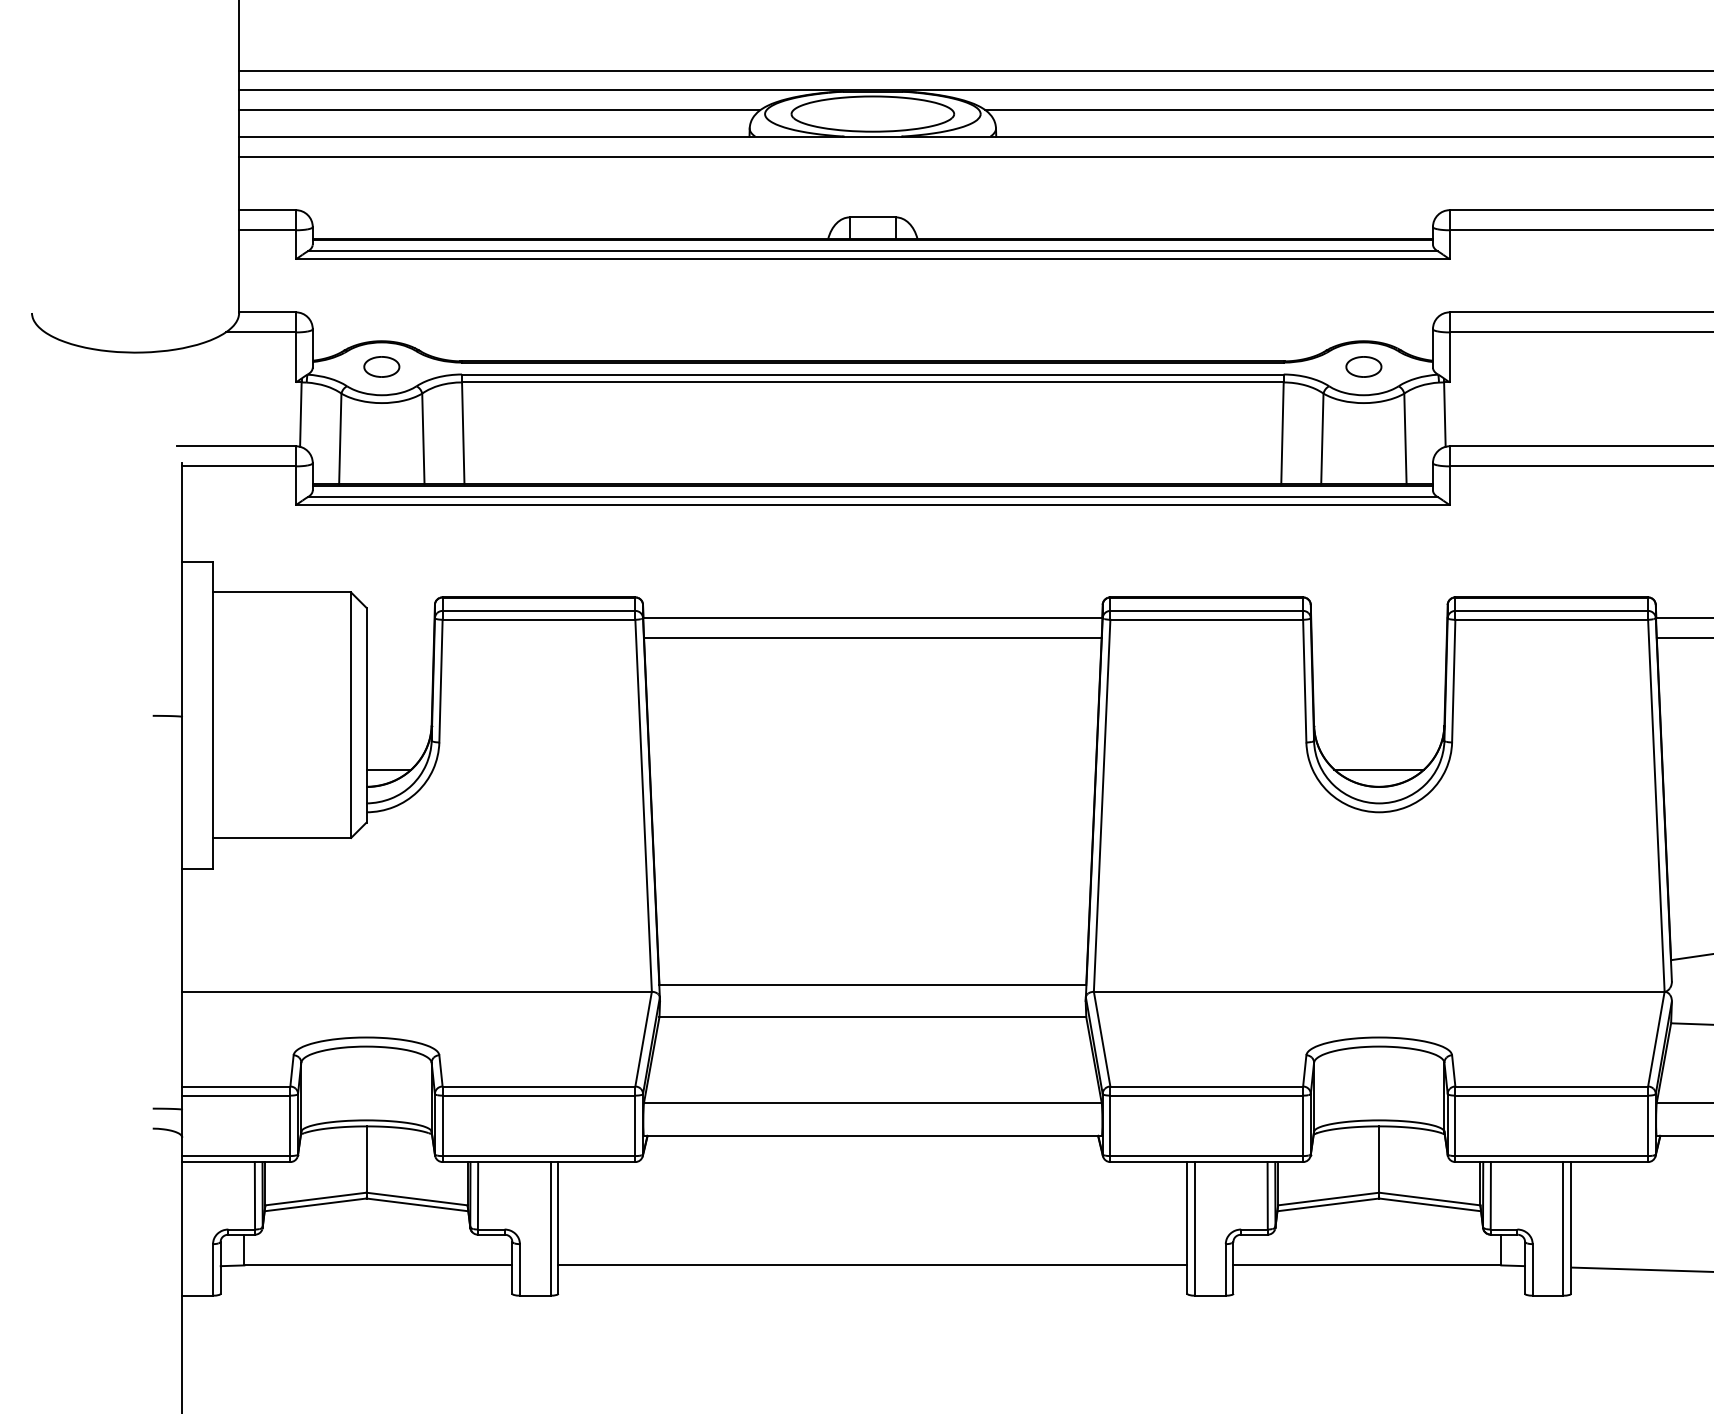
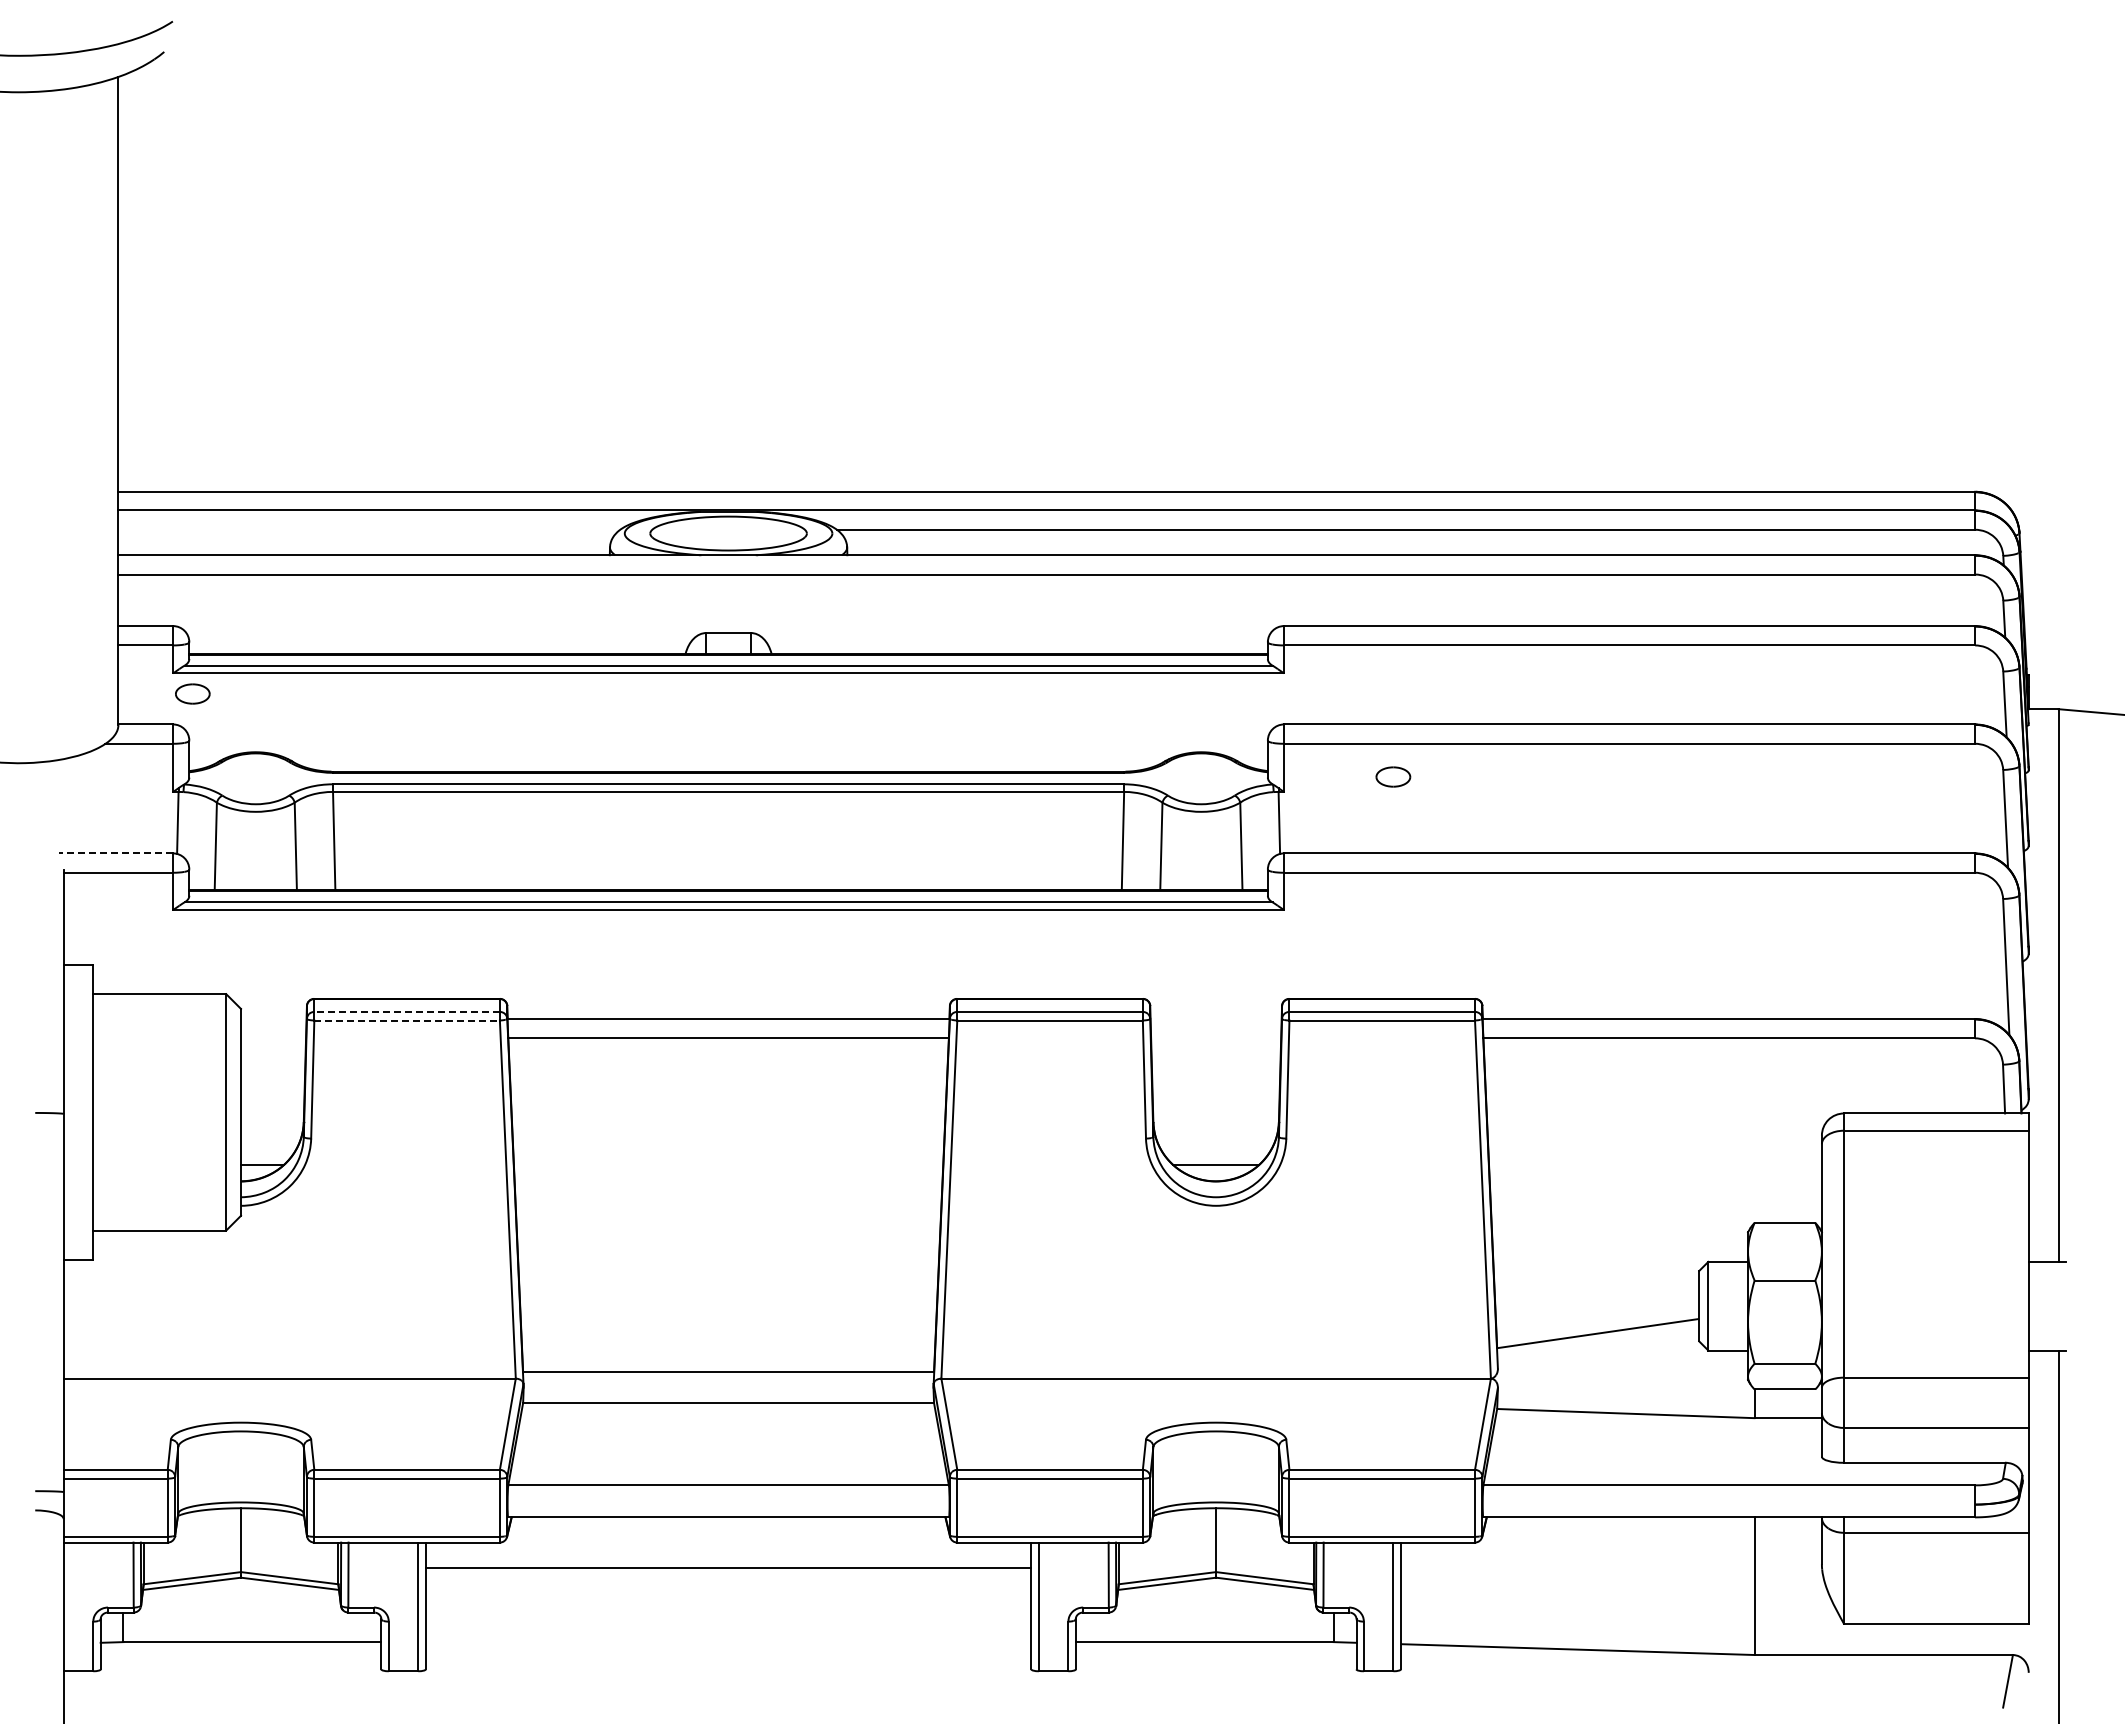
line: (499, 109) -> (369, 529), removed
part: (381, 366) -> (192, 693), moved
part: (1364, 366) -> (1393, 776), moved
line: (236, 446) -> (115, 853), solid -> dashed
line: (539, 610) -> (407, 1011), solid -> dashed
line: (539, 619) -> (407, 1020), solid -> dashed
line: (872, 1265) -> (728, 1568), moved

